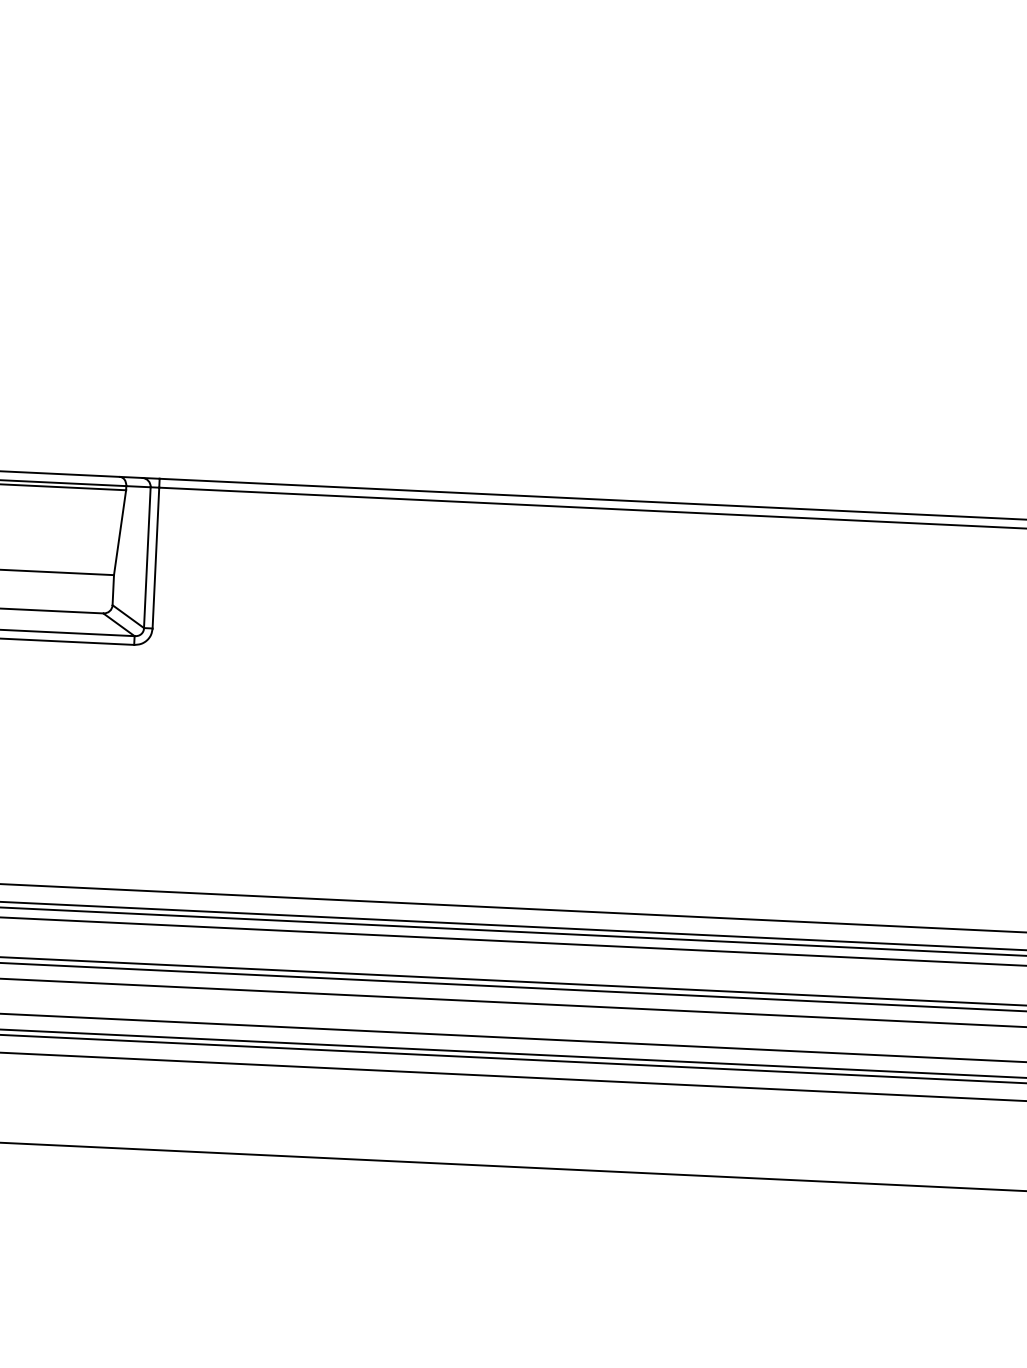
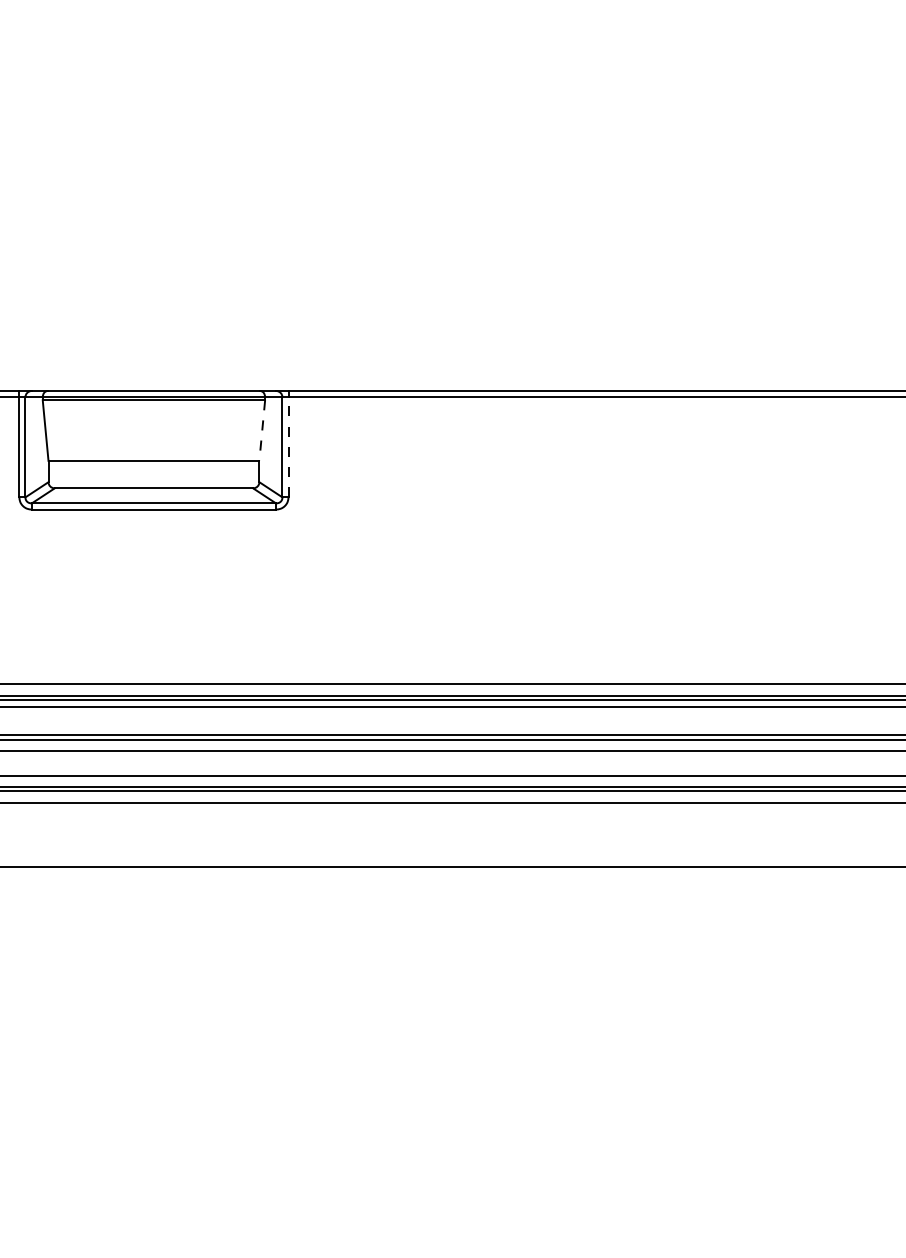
line: (120, 534) -> (262, 431), solid -> dashed
line: (155, 556) -> (288, 446), solid -> dashed

